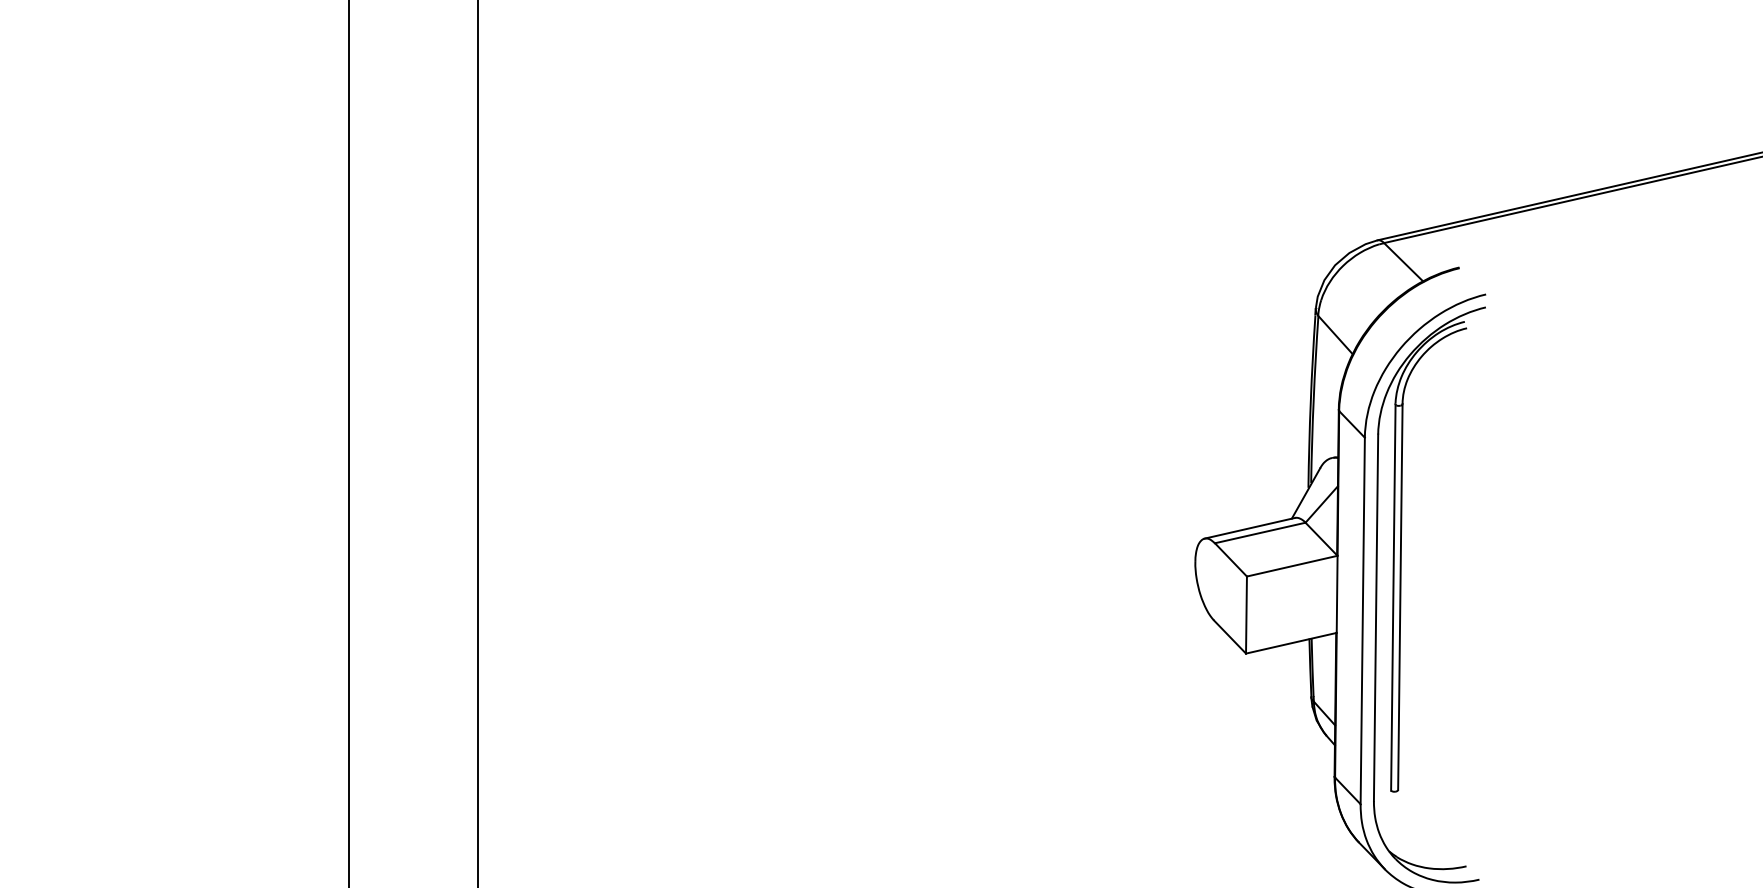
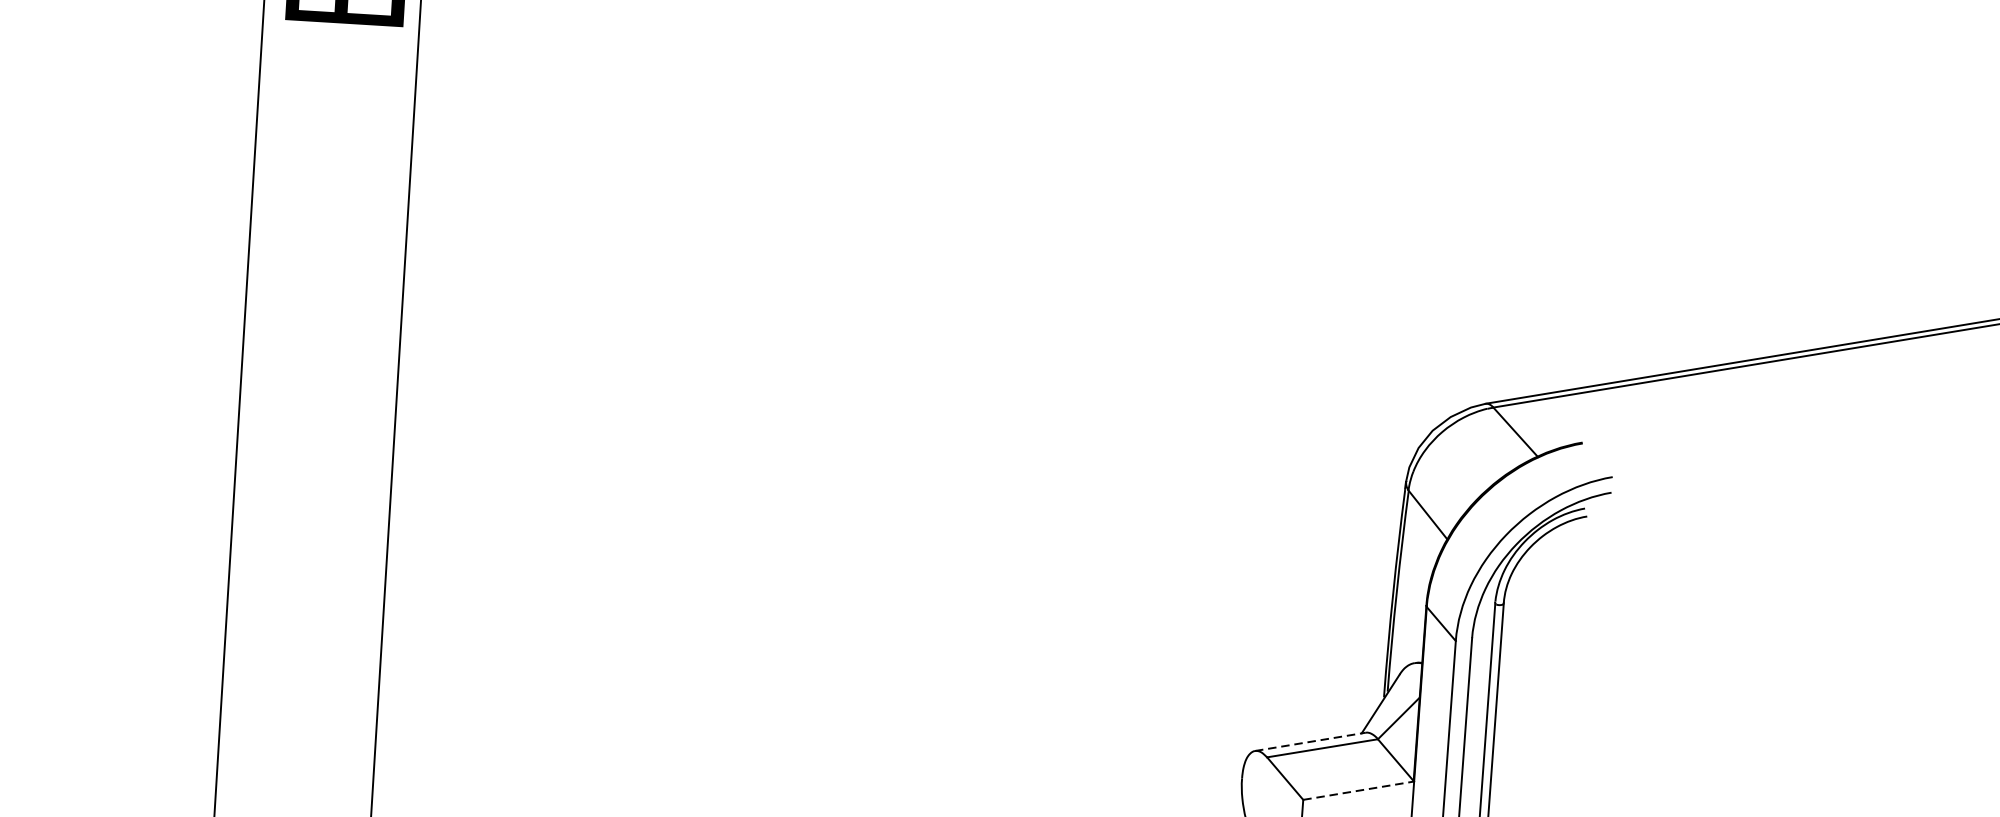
line: (1250, 528) -> (1311, 742), solid -> dashed
line: (1292, 566) -> (1358, 791), solid -> dashed

